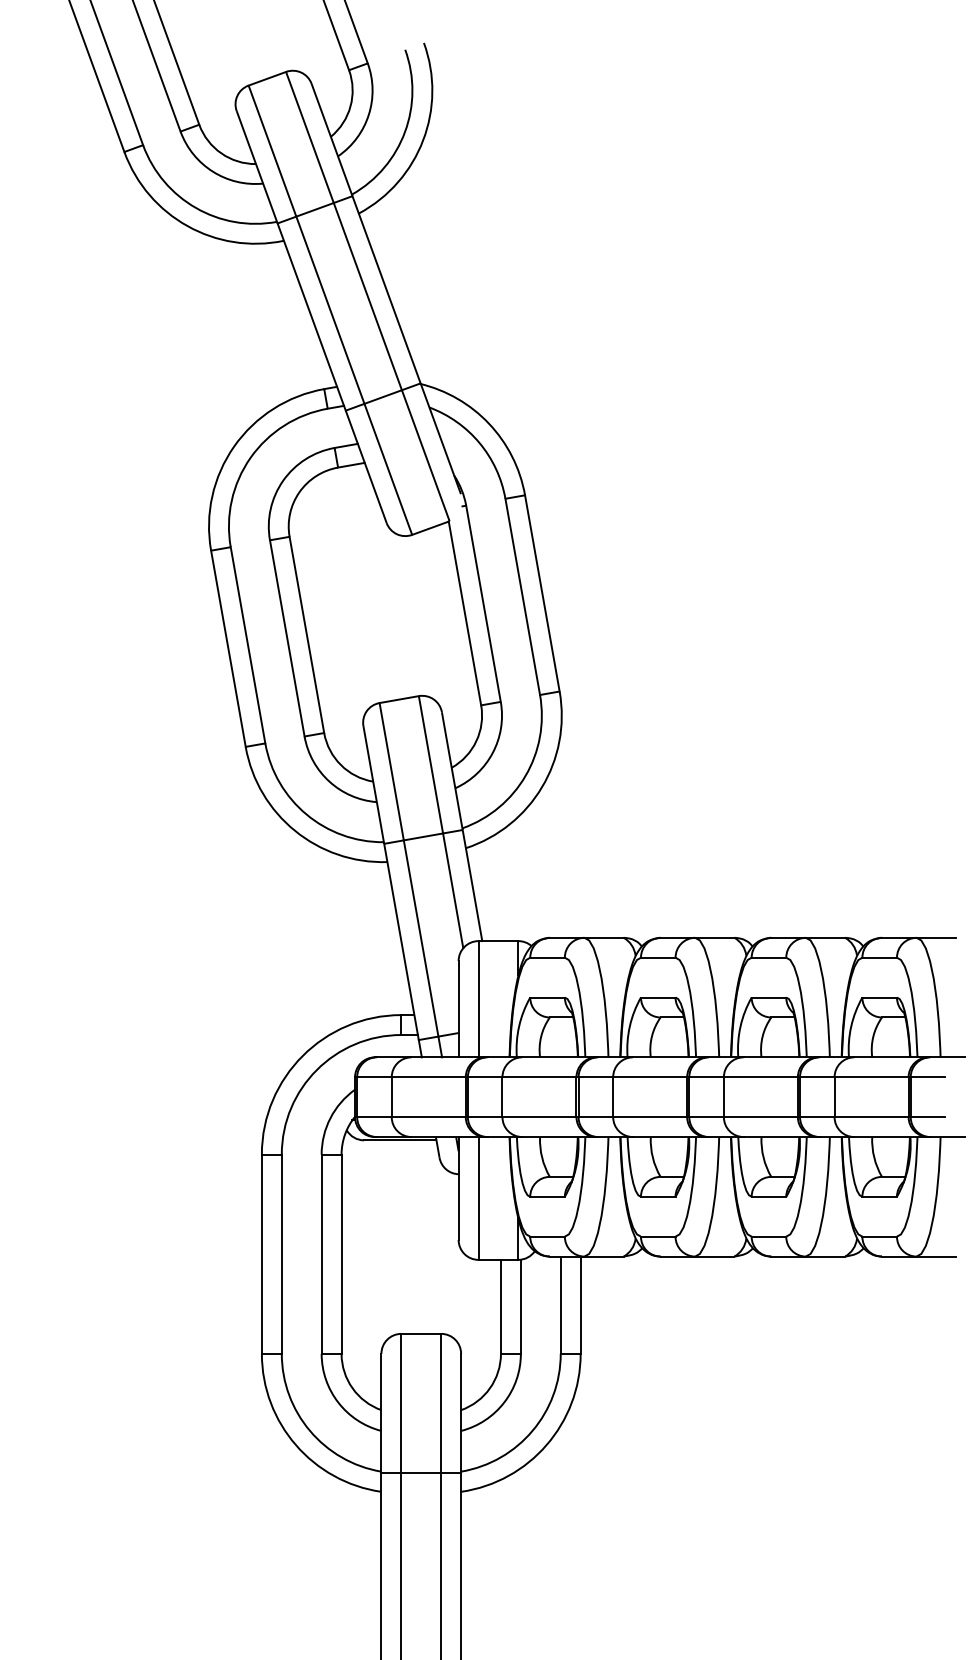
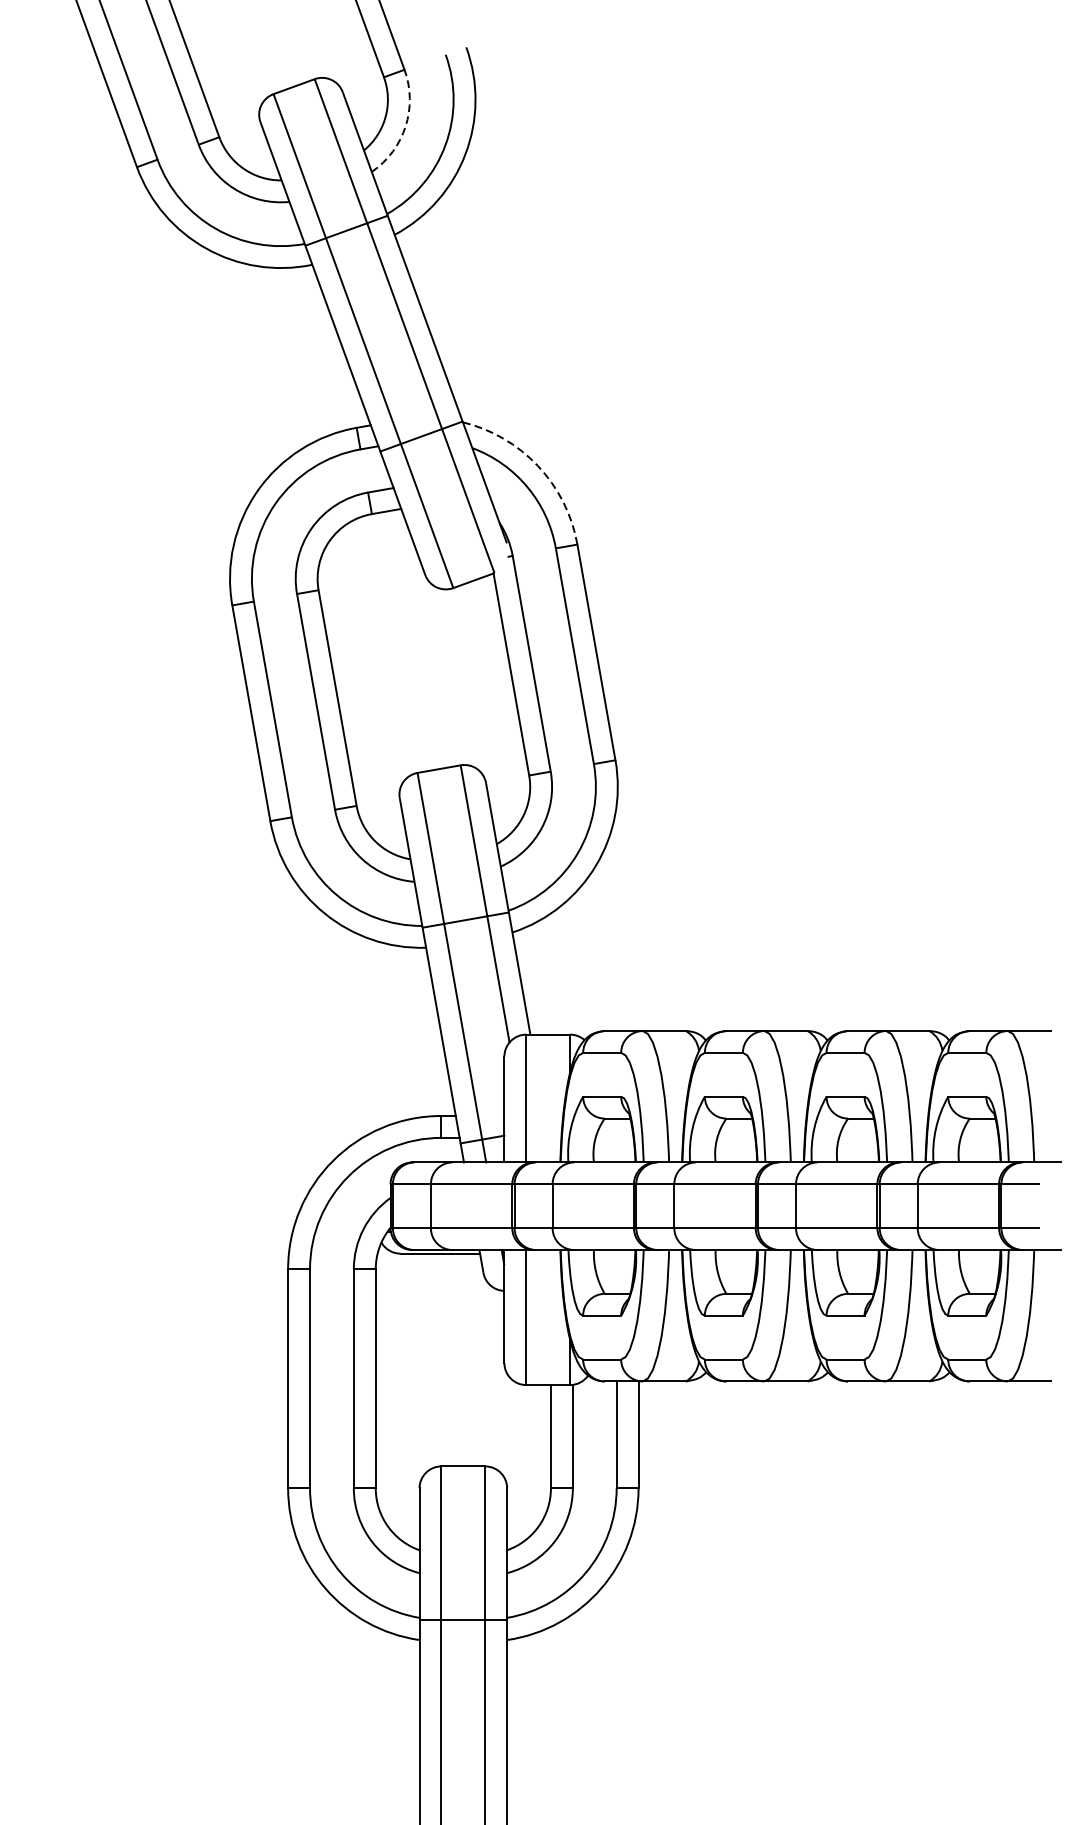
arc: (368, 114) -> (405, 125), solid -> dashed
arc: (489, 423) -> (538, 465), solid -> dashed

